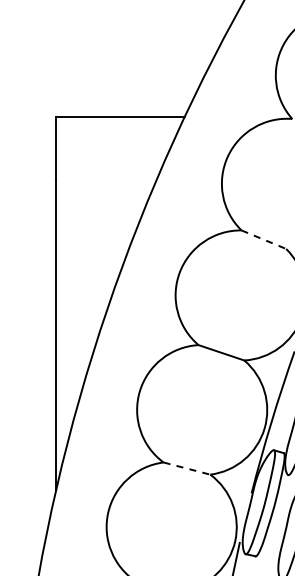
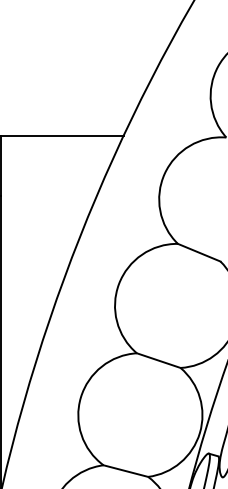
line: (264, 239) -> (199, 252), dashed -> solid
line: (187, 468) -> (126, 471), dashed -> solid

